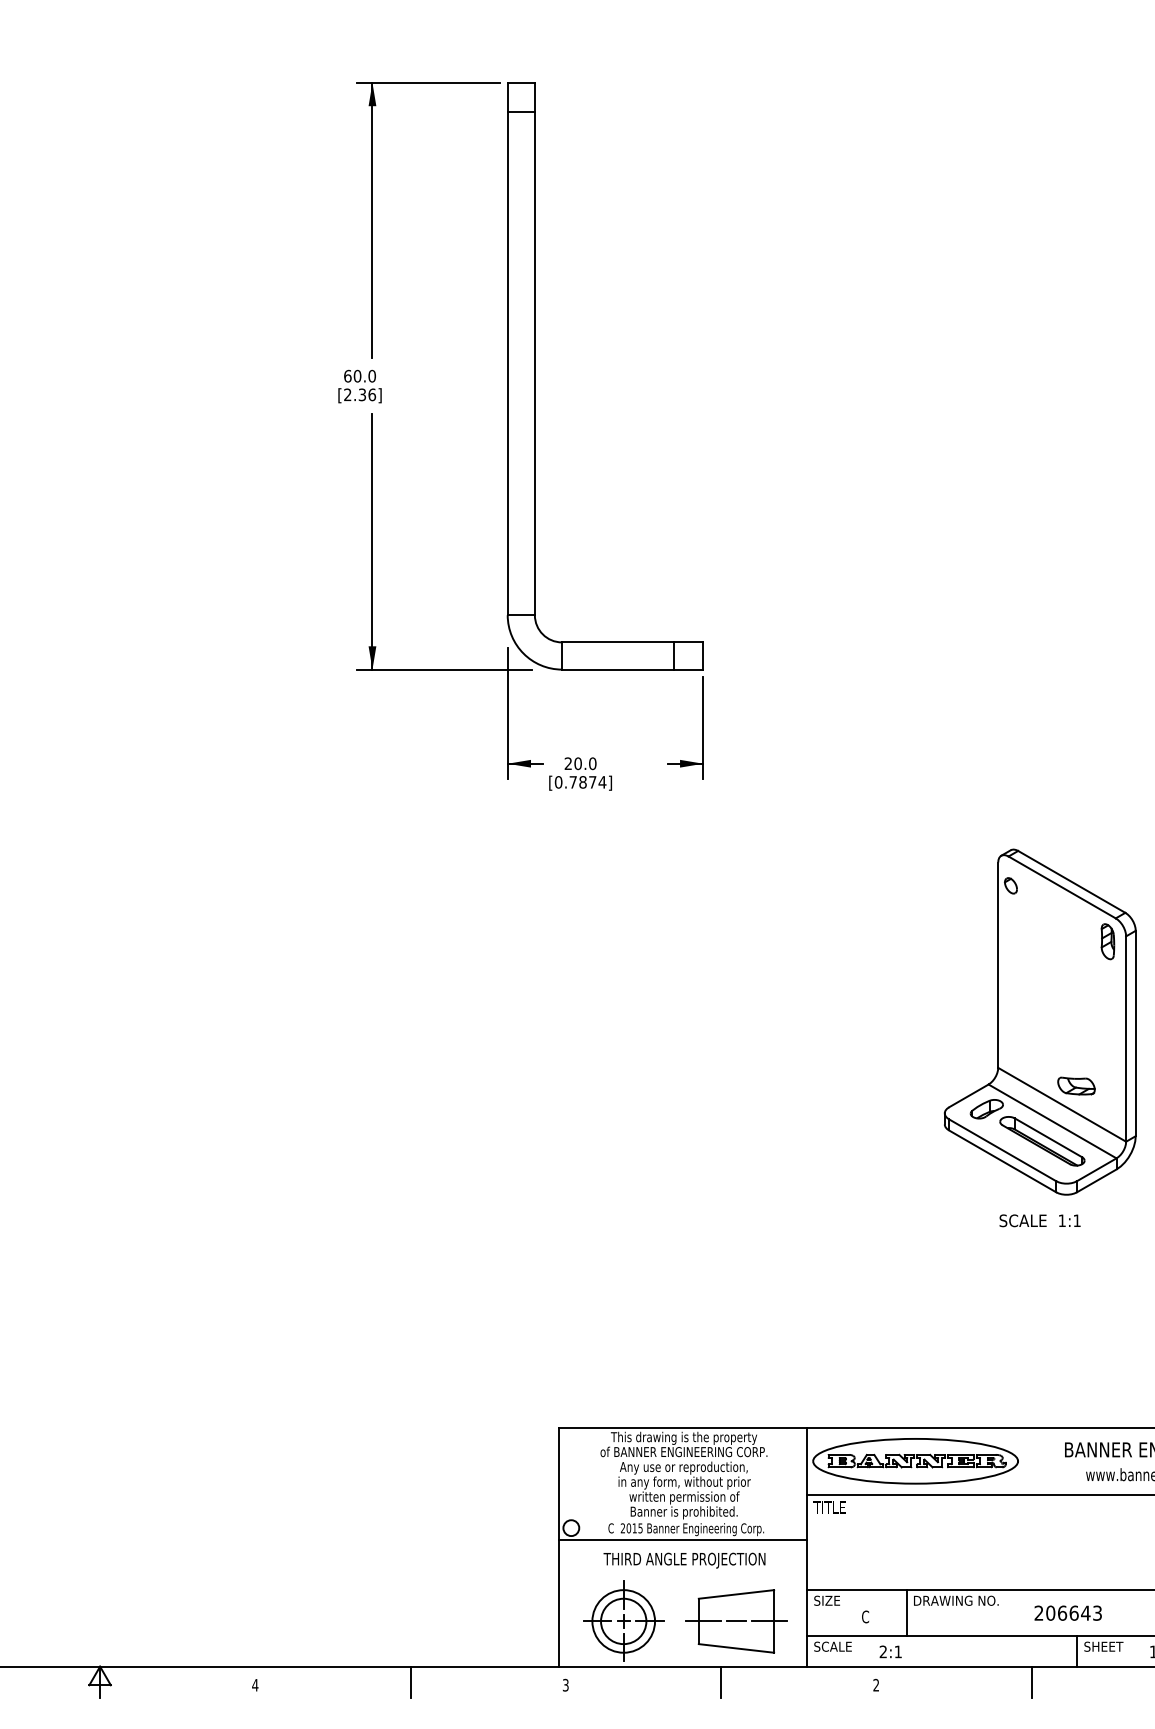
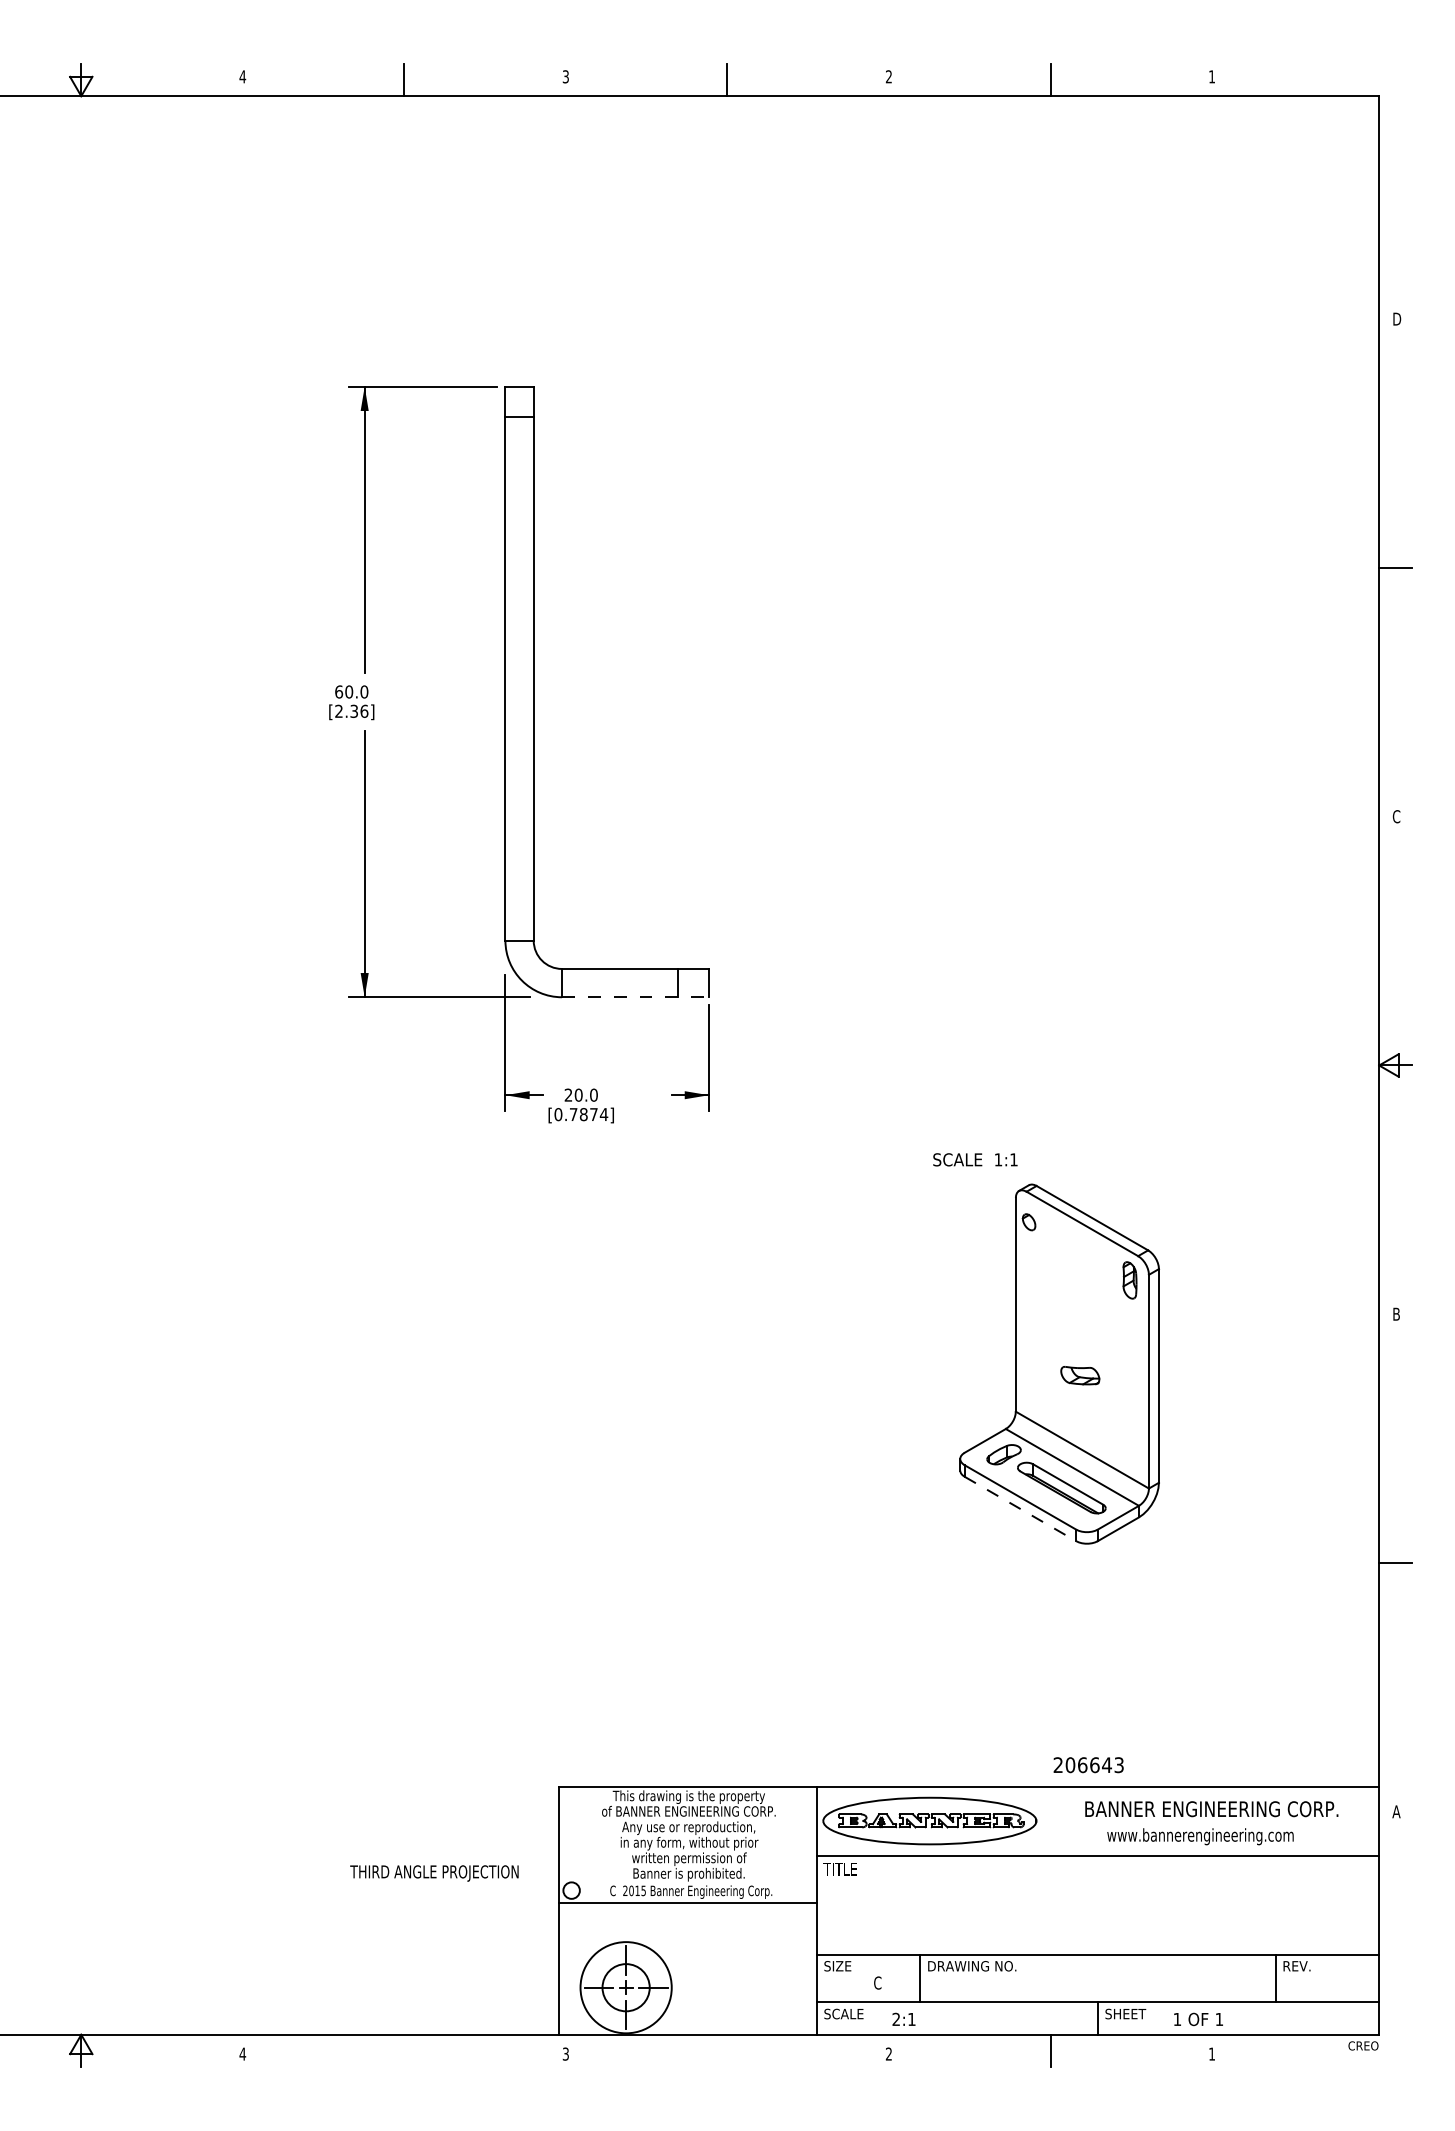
line: (632, 669) -> (635, 997), solid -> dashed
part: (1076, 1085) -> (1080, 1375), moved
line: (1002, 1161) -> (1020, 1509), solid -> dashed
text: (1040, 1220) -> (975, 1159), moved
text: (684, 1560) -> (434, 1873), moved
text: (1068, 1613) -> (1088, 1765), moved
circle: (623, 1621) -> (625, 1987), size x1.4
part: (736, 1621) -> (743, 1987), removed
line: (410, 1681) -> (404, 2050), removed
line: (721, 1681) -> (727, 2050), removed

